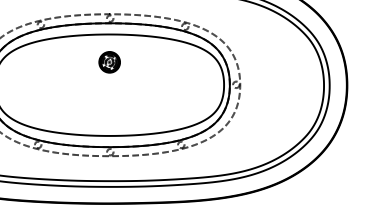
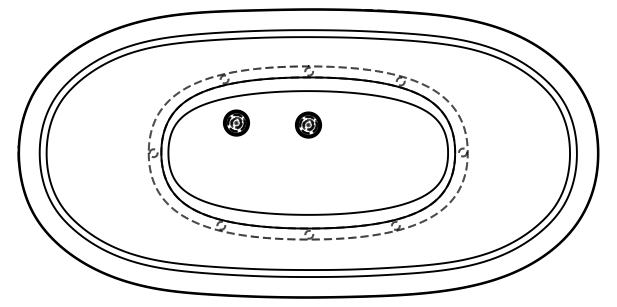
part: (50, 60) -> (236, 122), added

